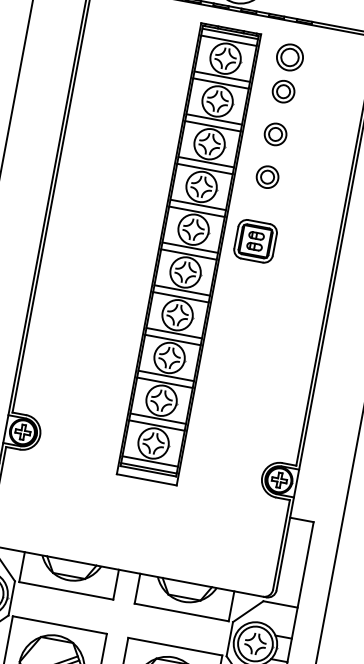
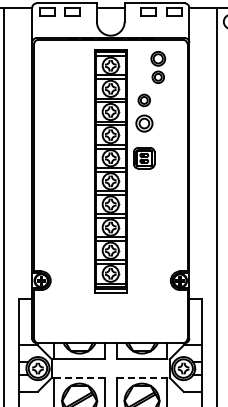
part: (287, 73) -> (158, 67), moved
part: (266, 176) -> (143, 123), size x1.4
line: (61, 624) -> (80, 377), solid -> dashed
line: (176, 646) -> (142, 377), solid -> dashed

